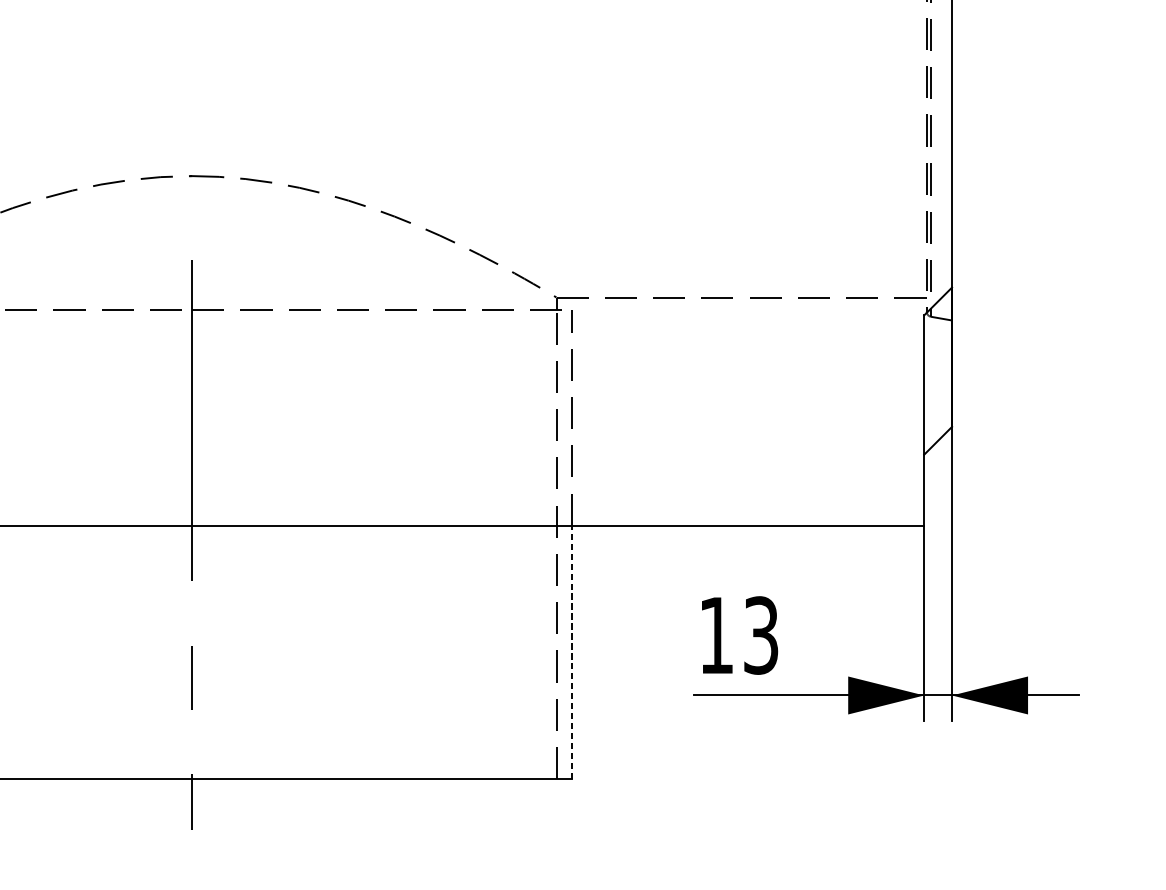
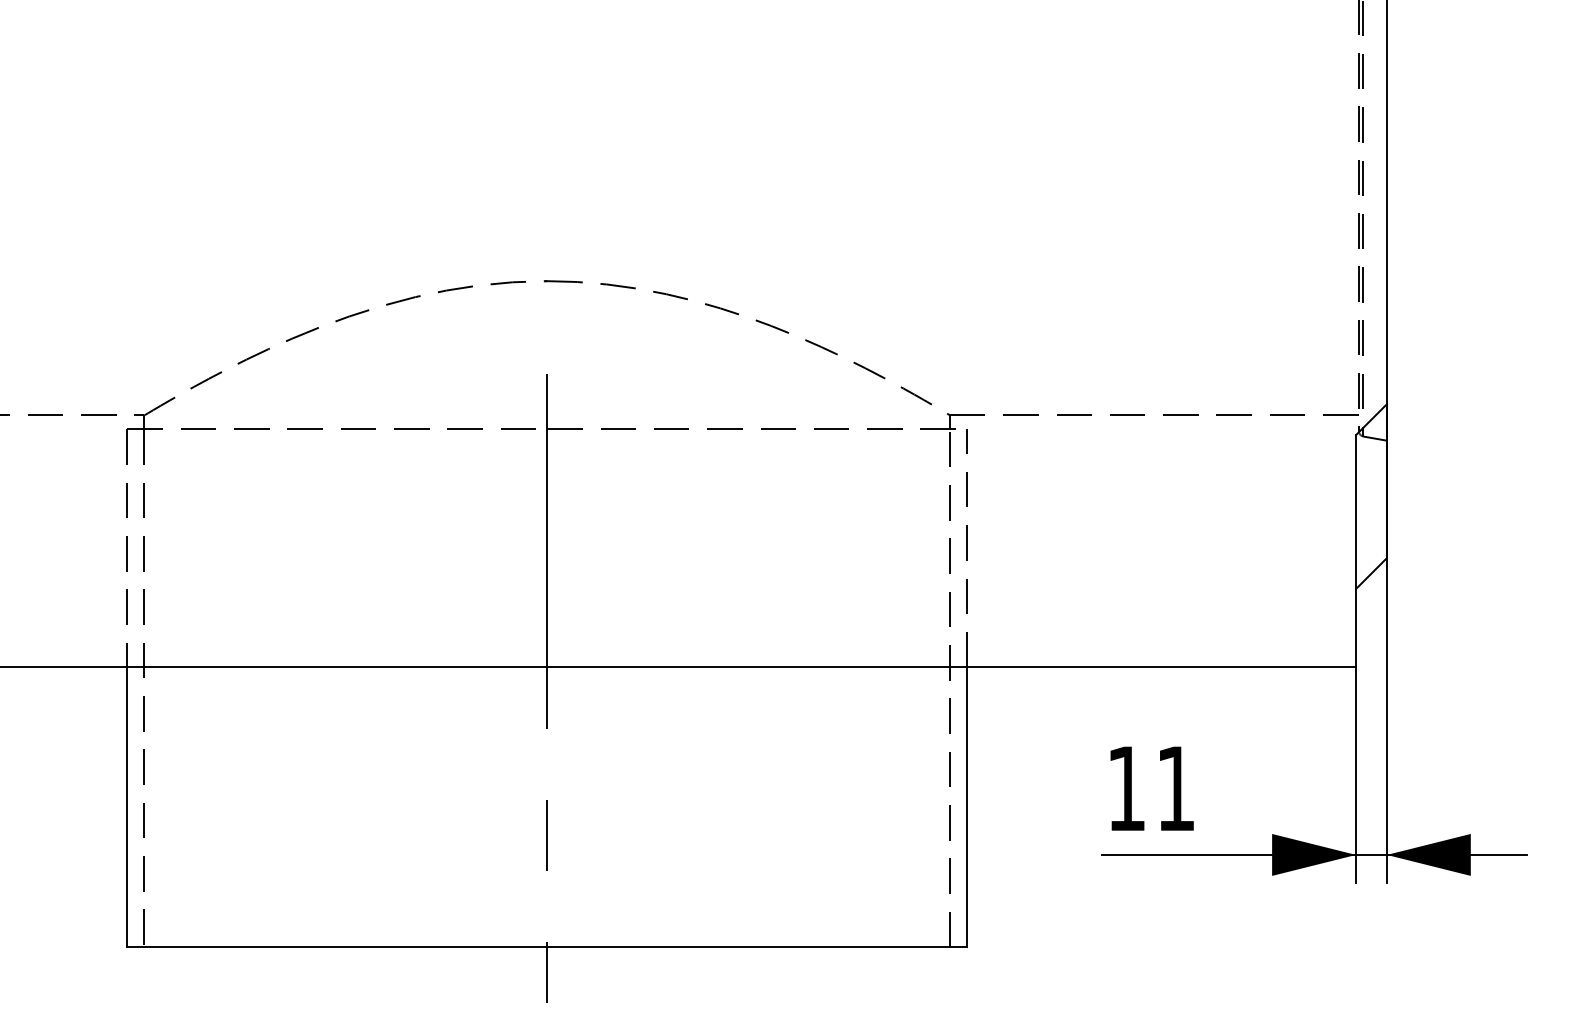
text: (760, 635) -> (1175, 788), 13 -> 11
line: (572, 652) -> (967, 807), dashed -> solid

